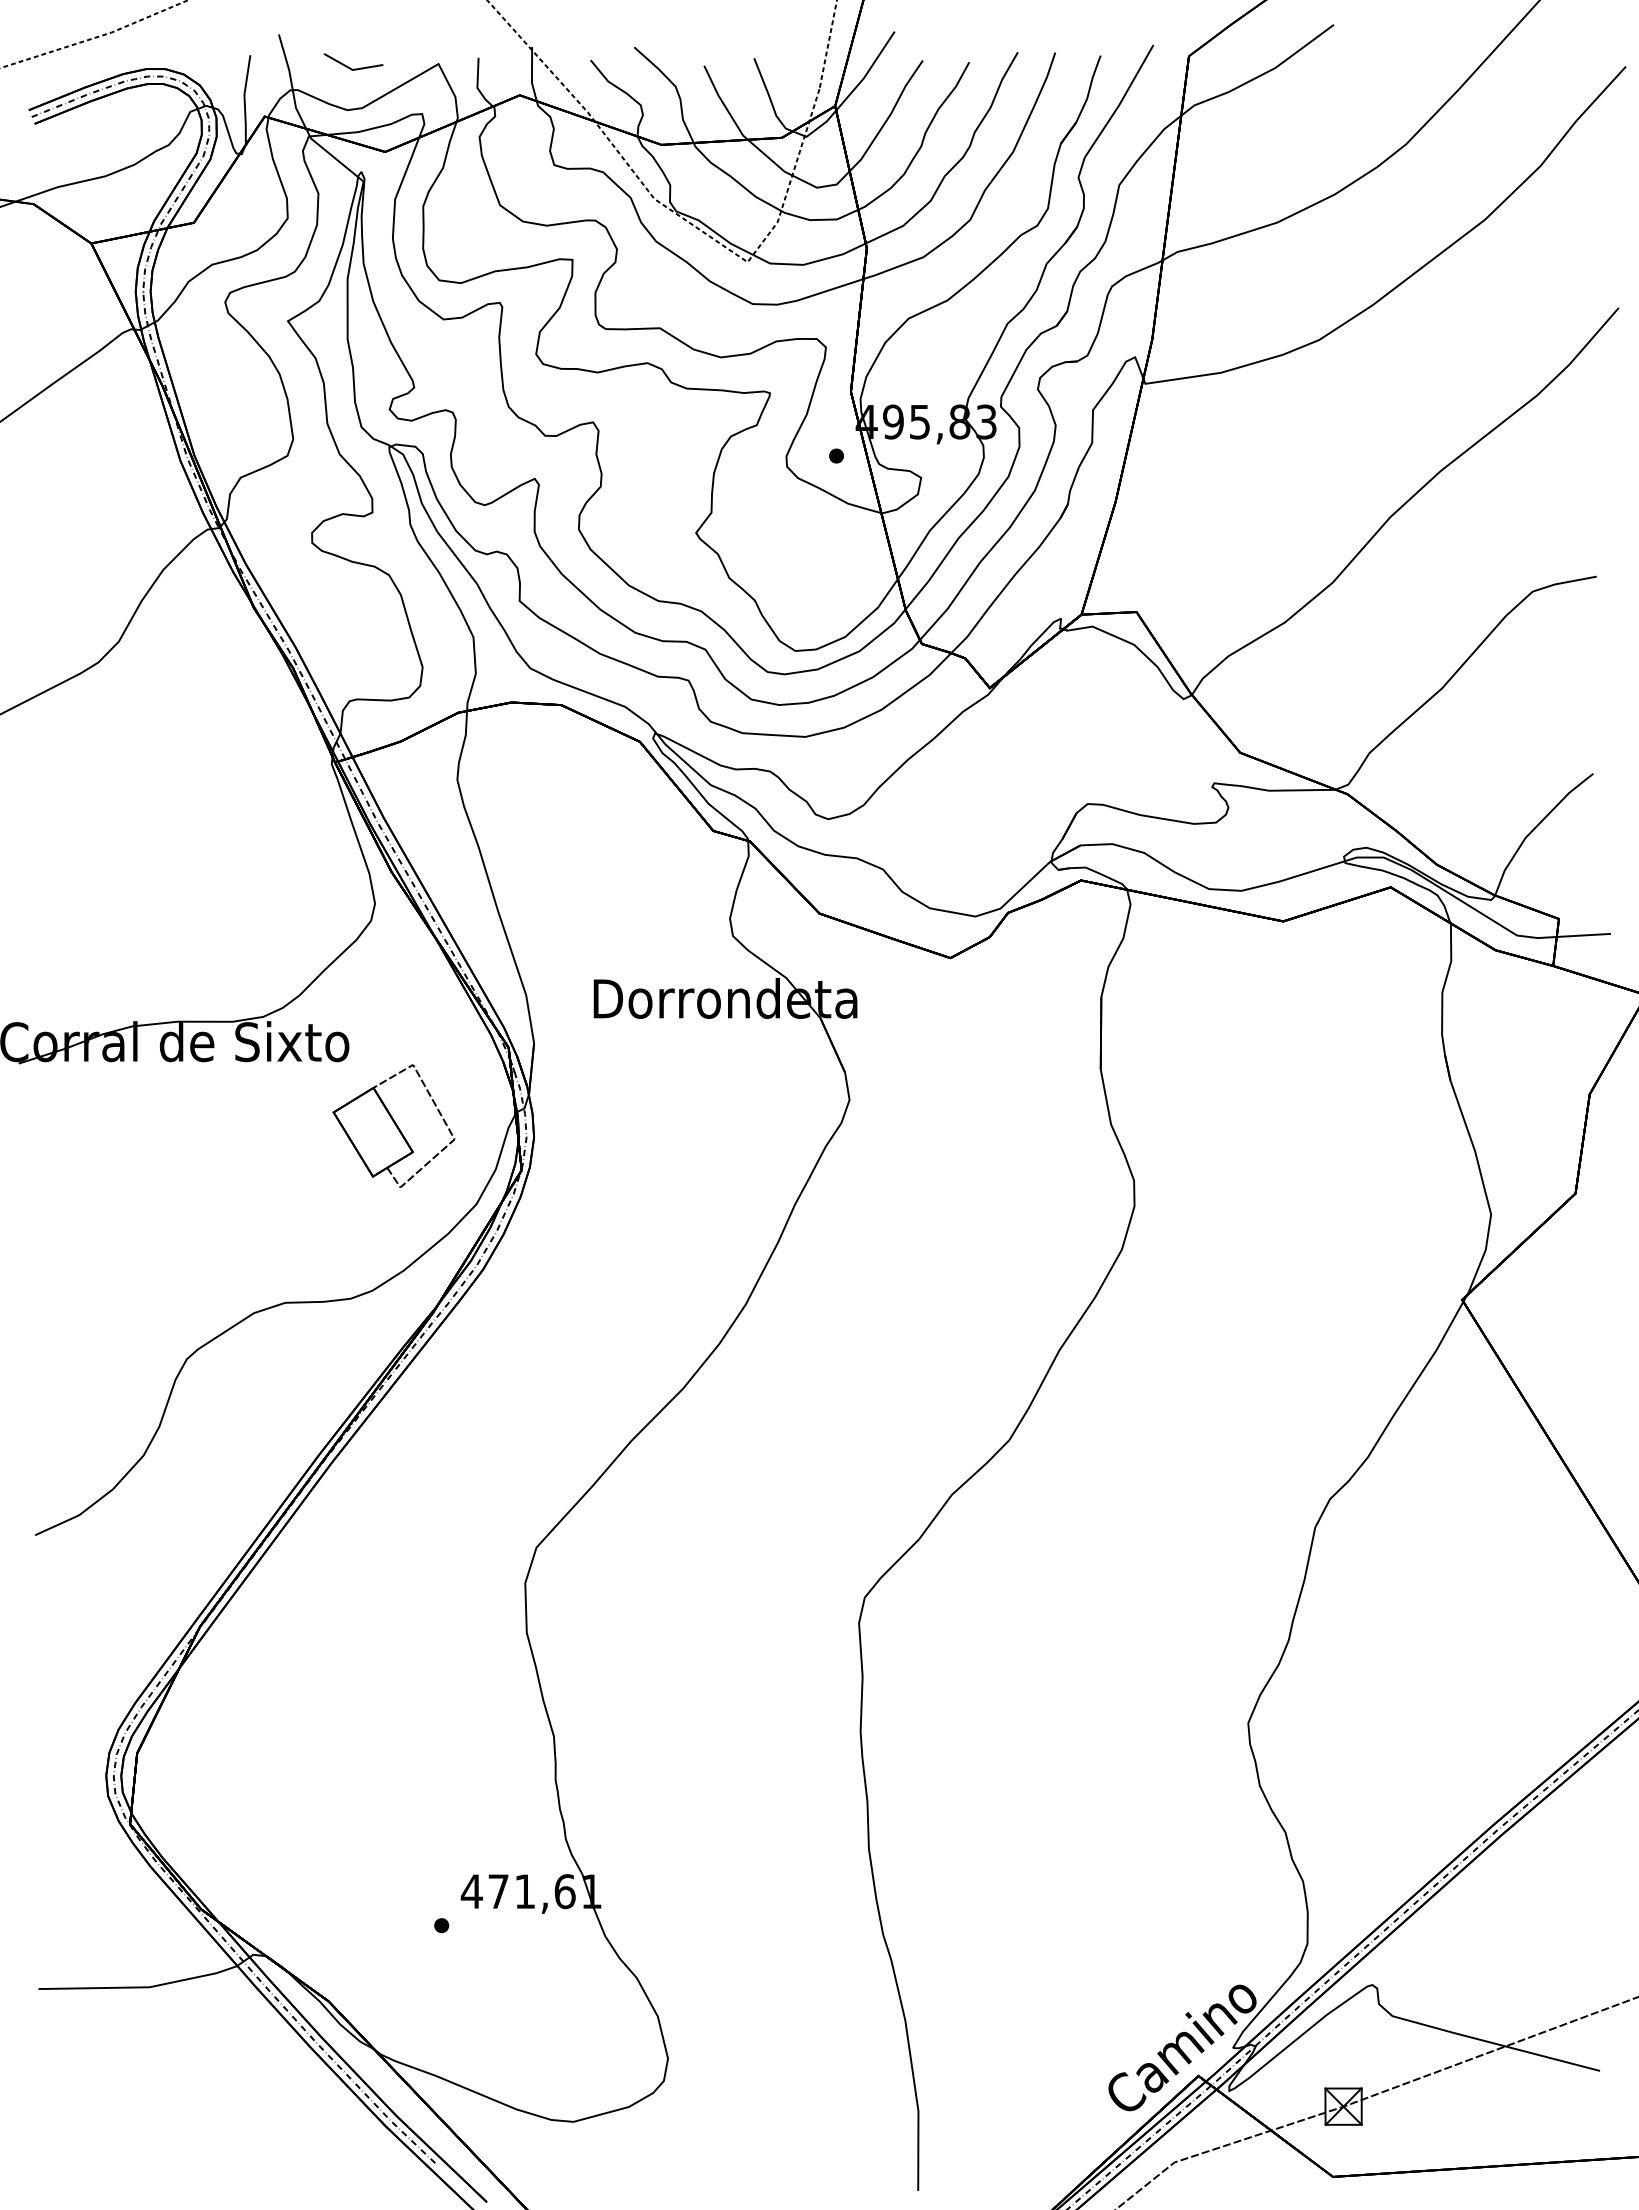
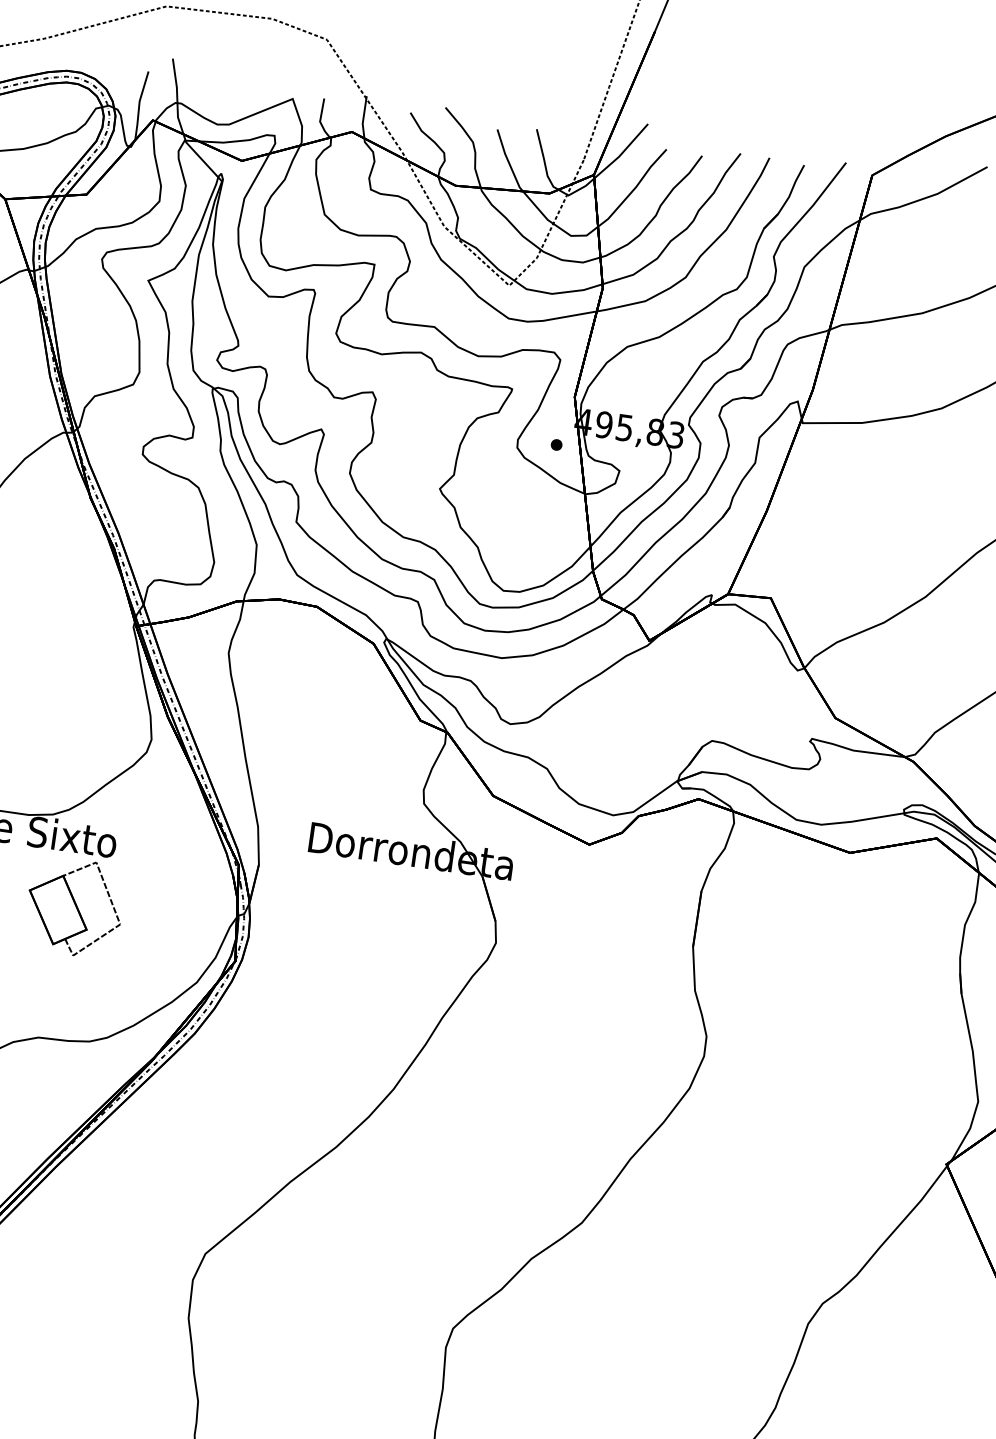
line: (350, 67) -> (224, 91), removed
part: (393, 1125) -> (74, 907), moved

